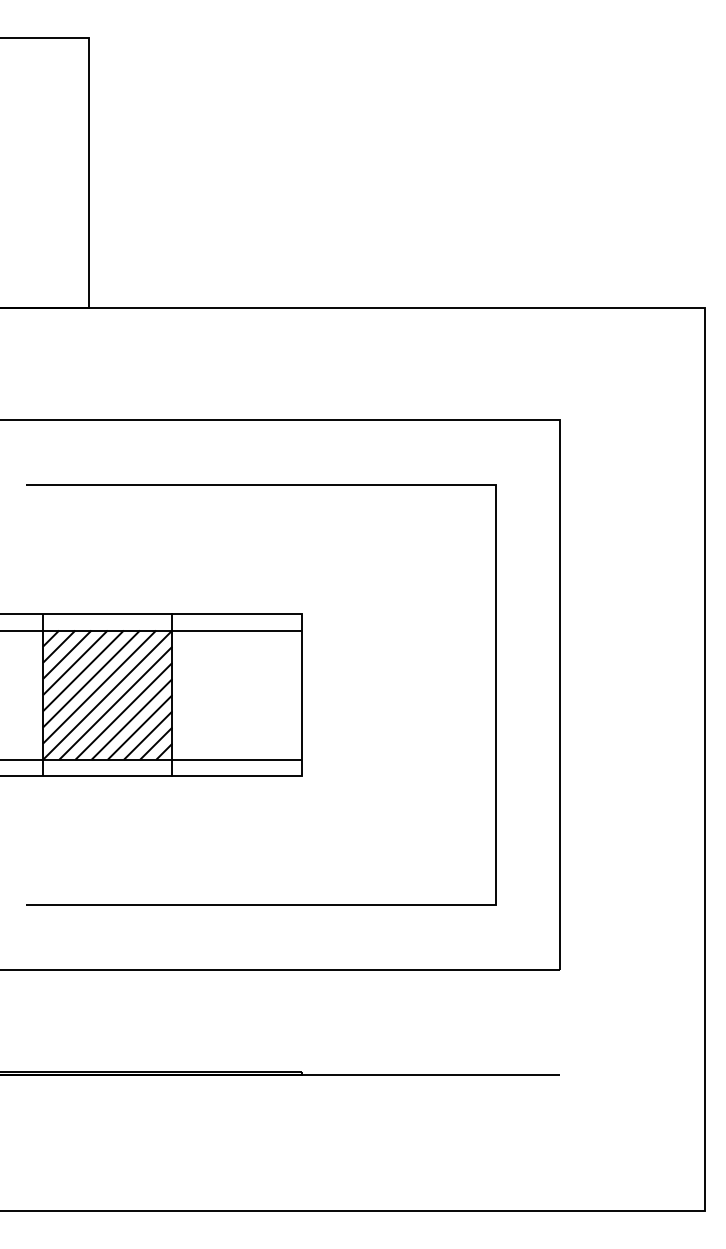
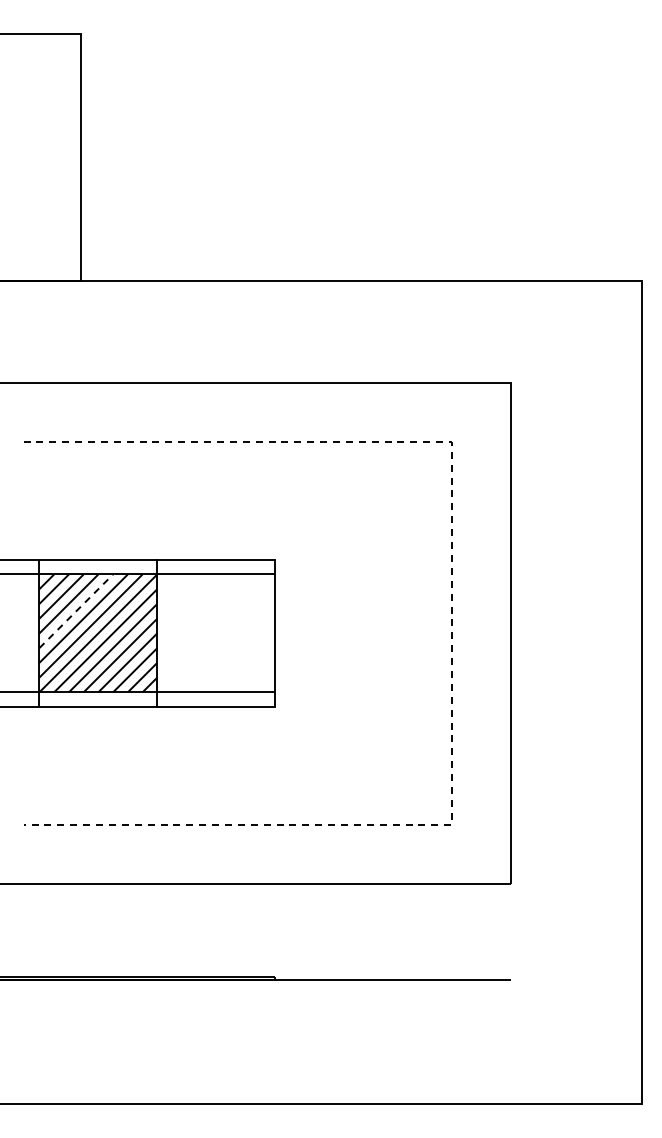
line: (83, 670) -> (76, 610), solid -> dashed
line: (495, 695) -> (451, 633), solid -> dashed

